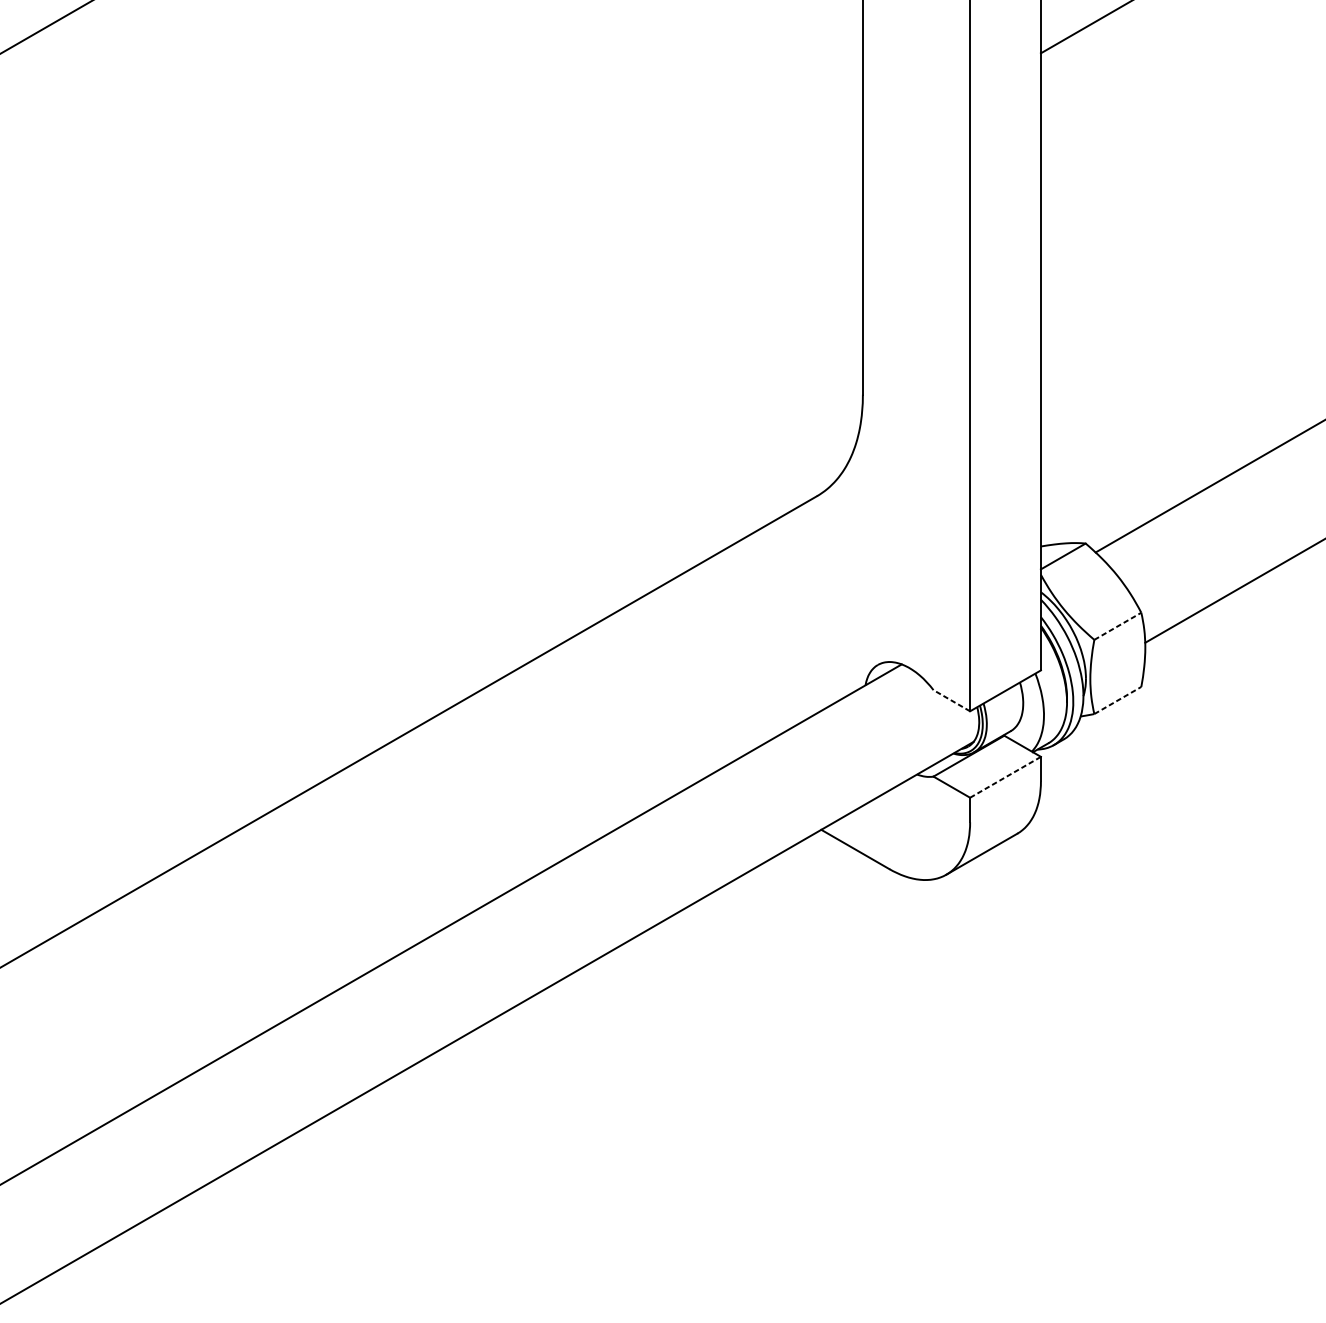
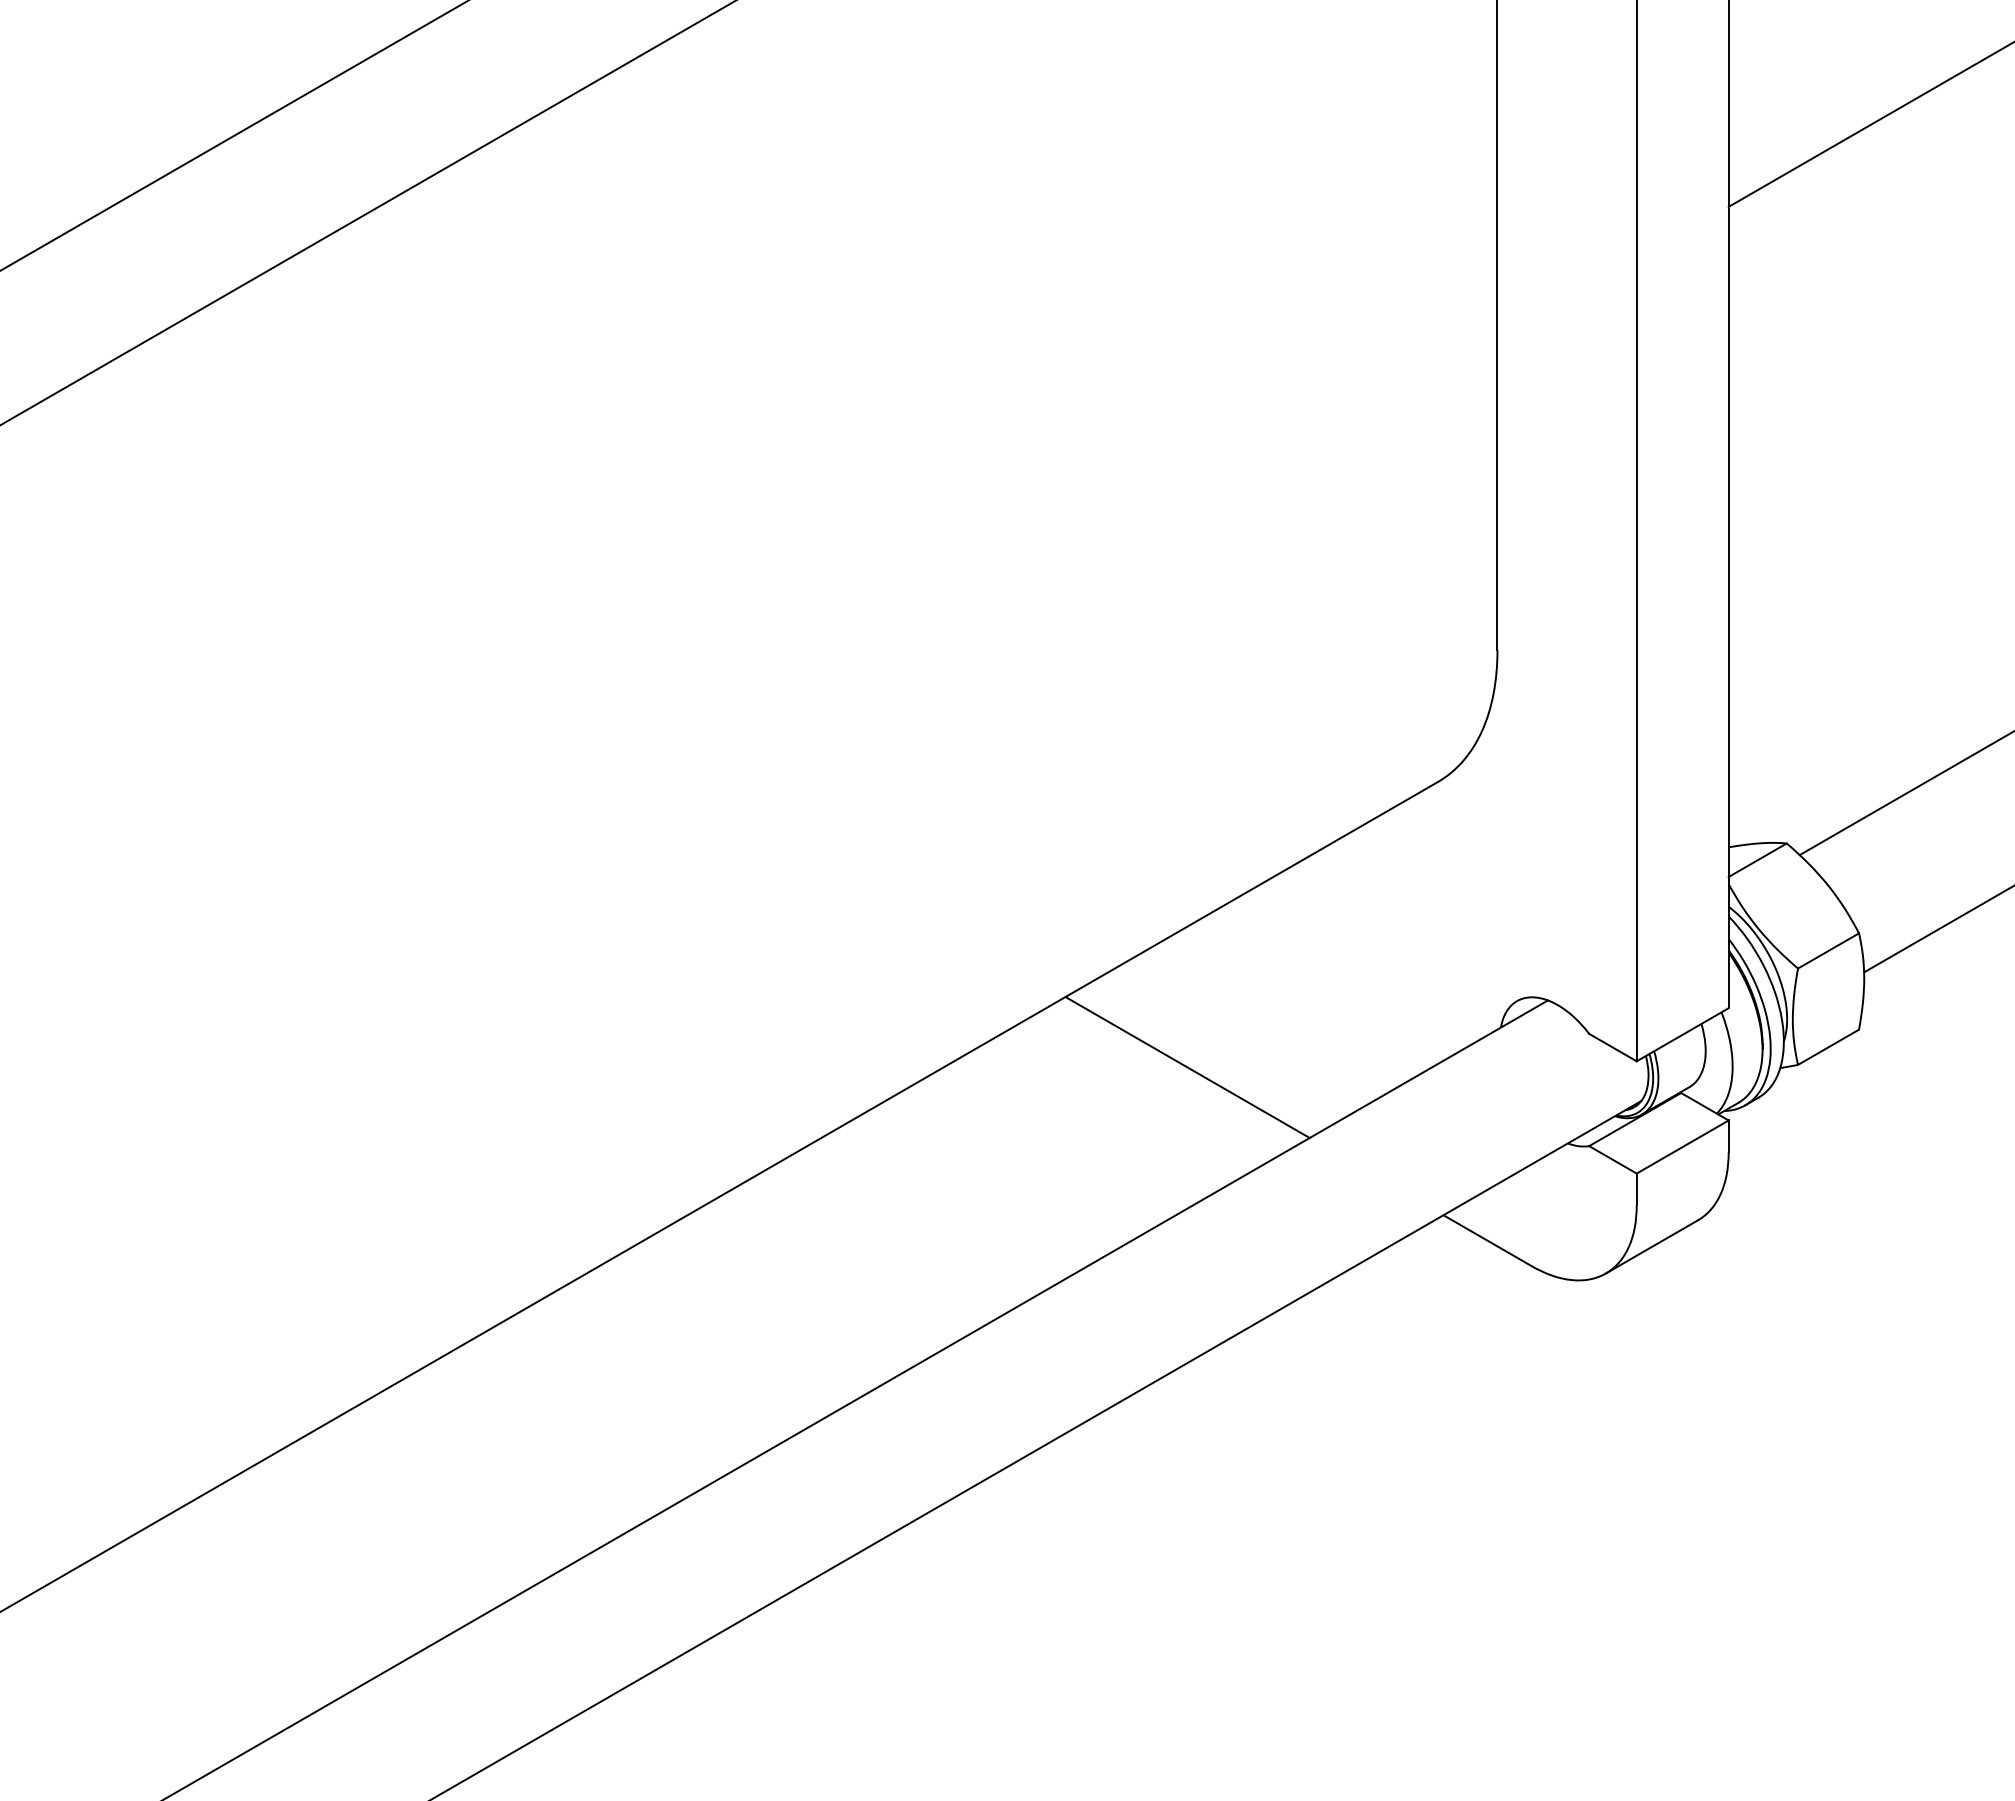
line: (1117, 625) -> (1828, 950), dashed -> solid
line: (951, 700) -> (1612, 1047), dashed -> solid
line: (1117, 700) -> (1828, 1047), dashed -> solid
line: (624, 716) -> (1187, 1067), added
line: (1006, 776) -> (1683, 1146), dashed -> solid

